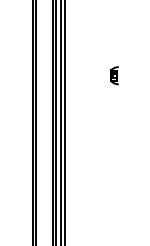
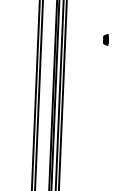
part: (114, 75) -> (106, 39), size x0.7

